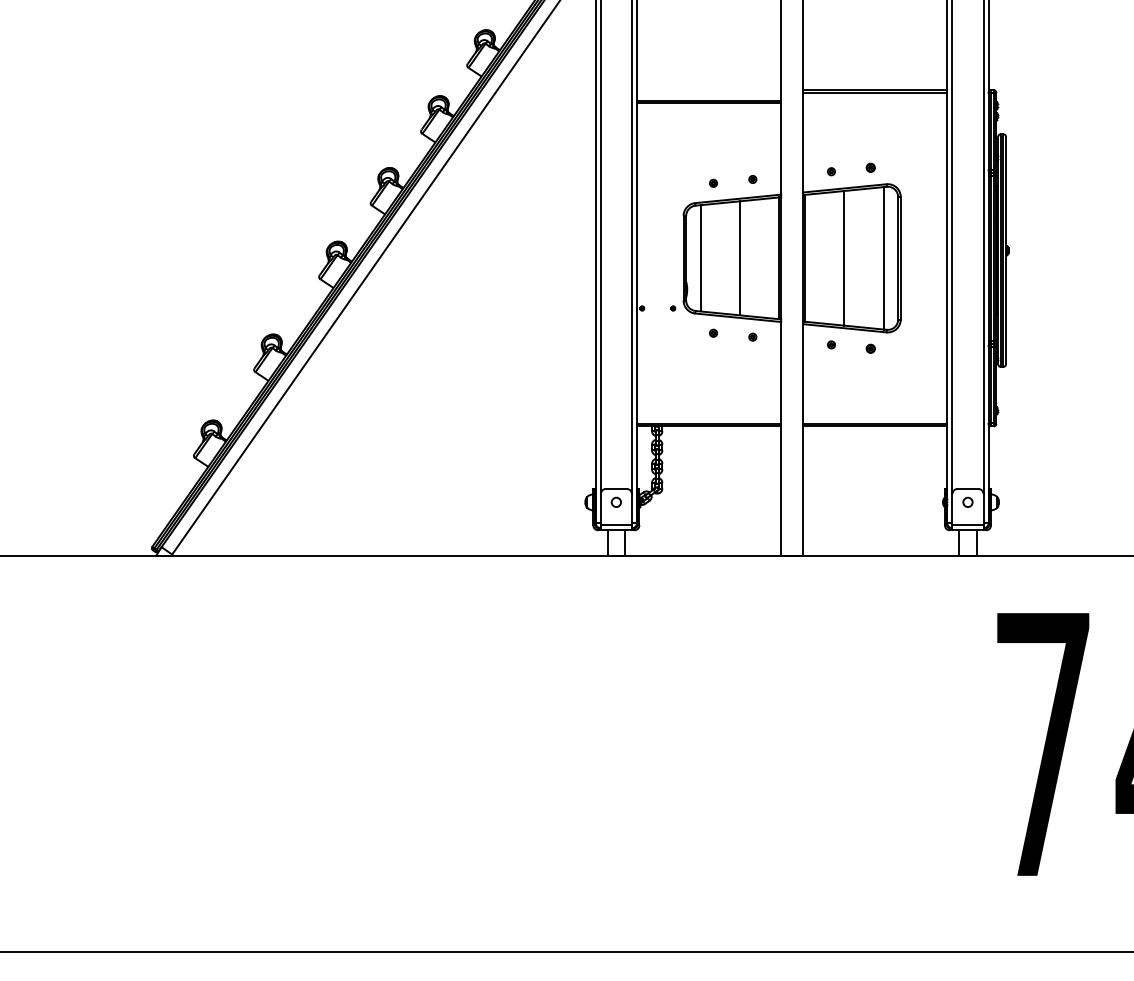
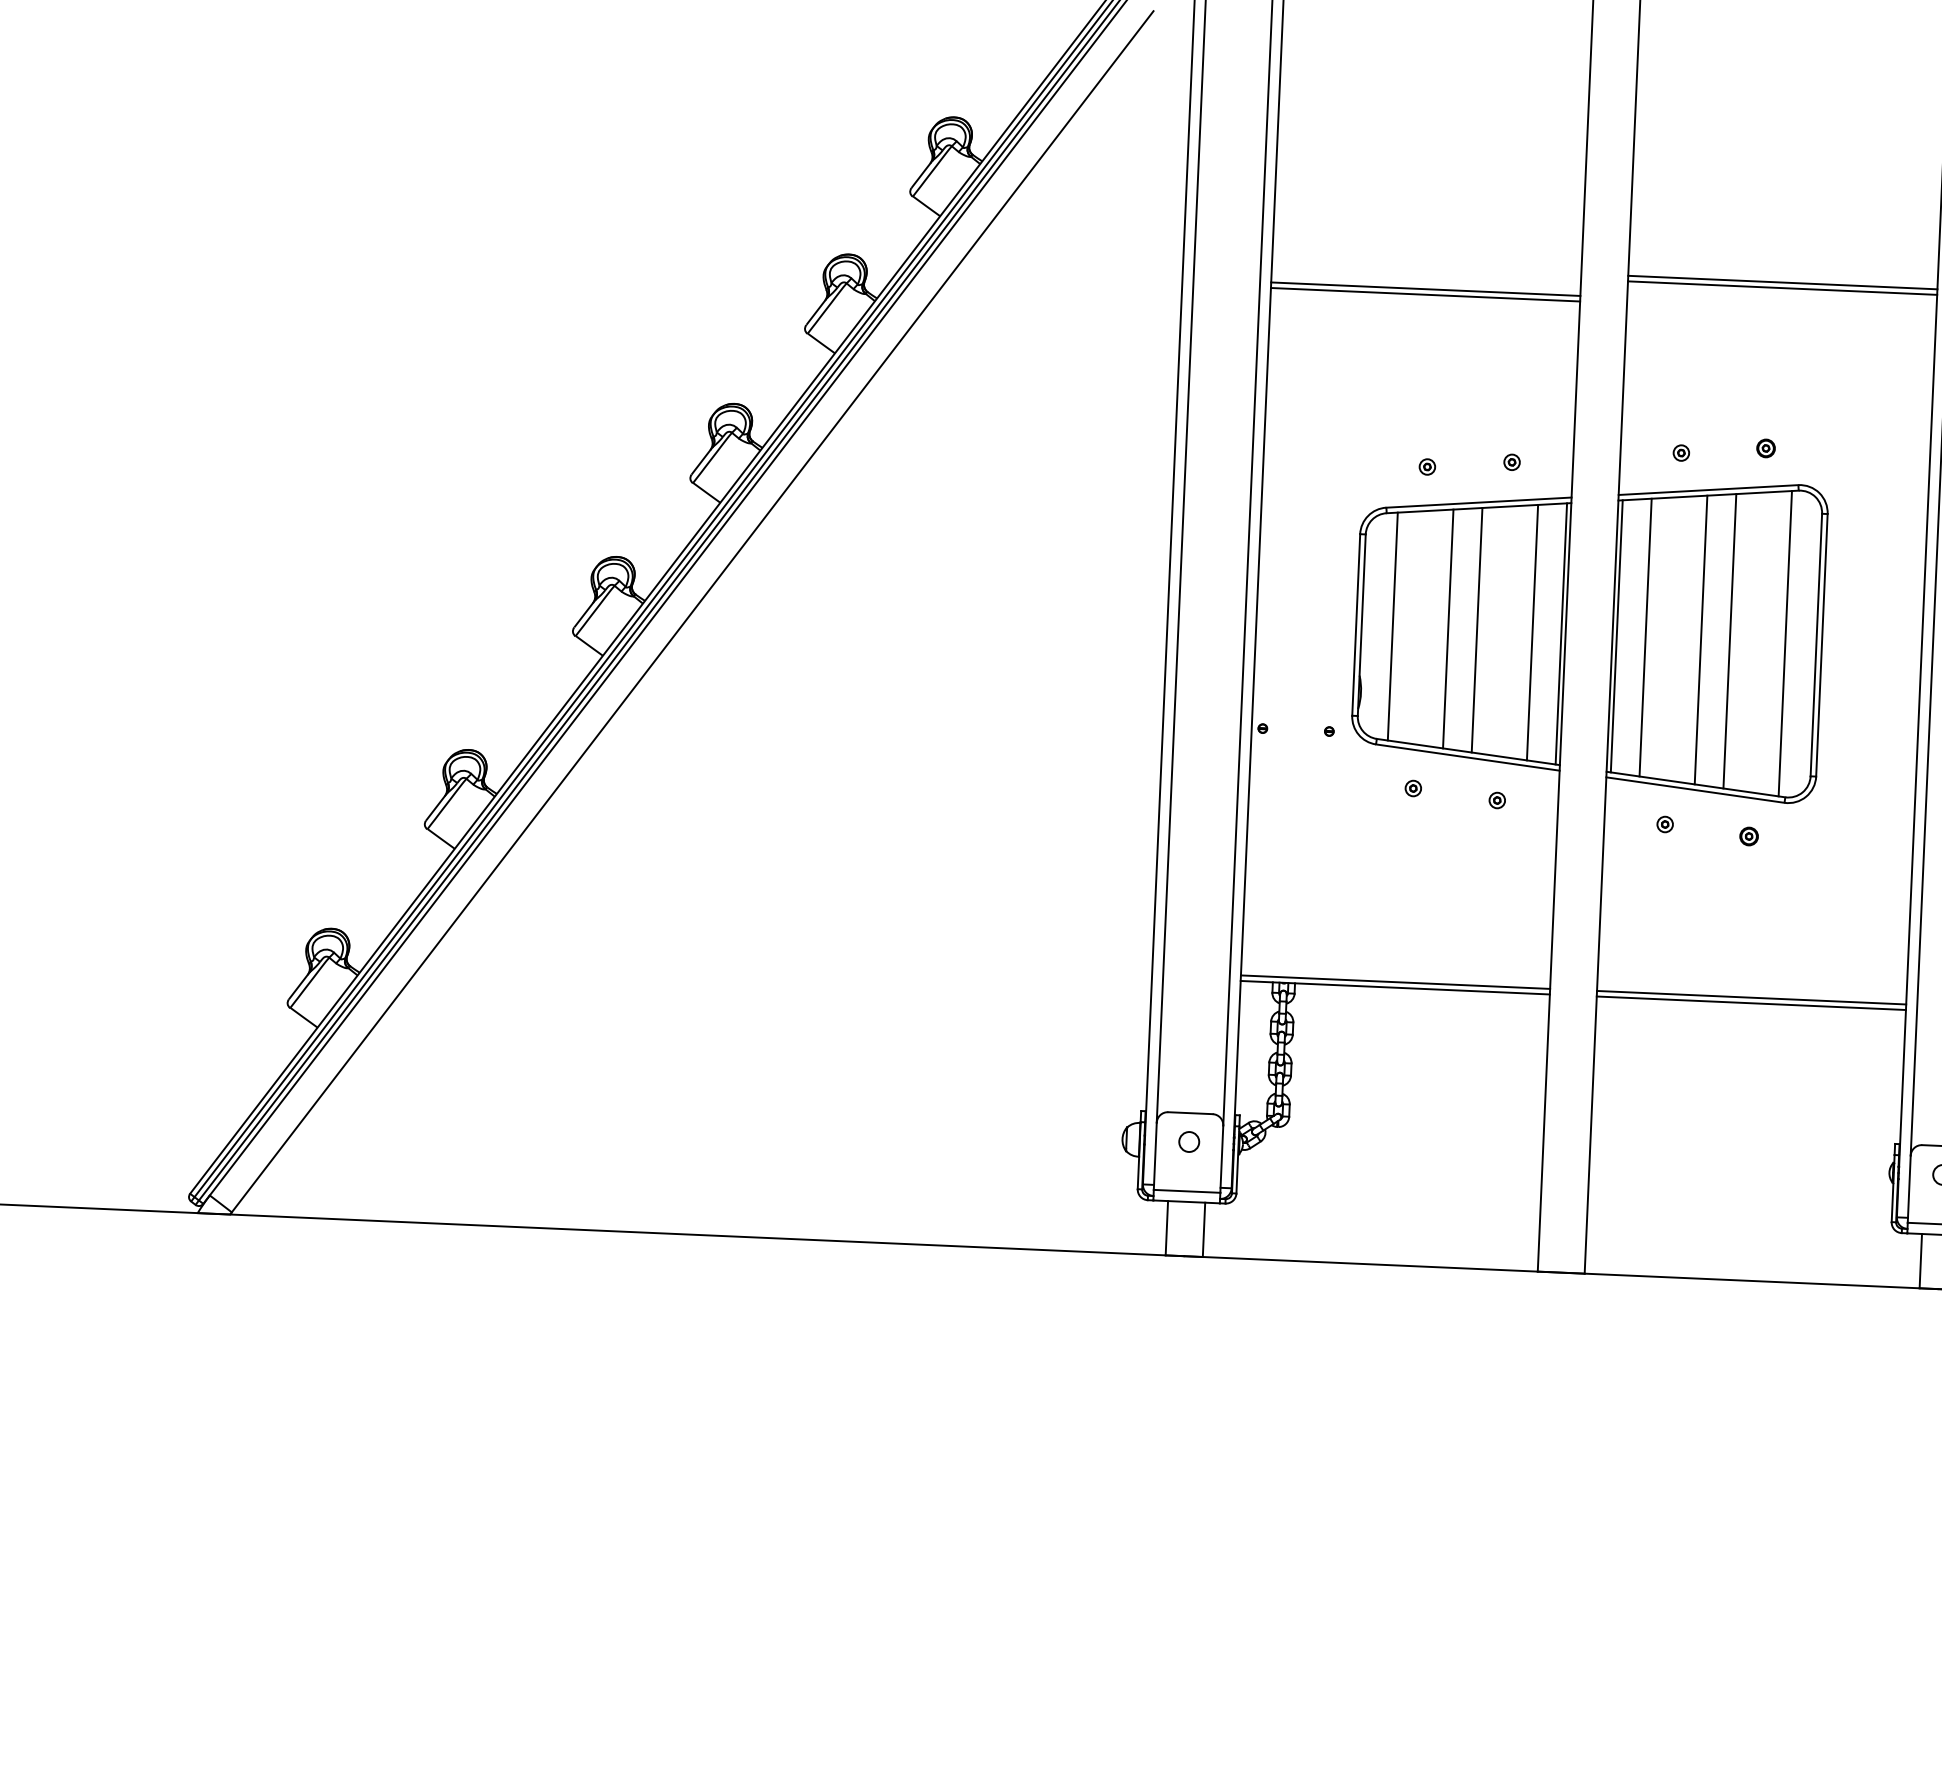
line: (765, 257) -> (1531, 630), added
line: (857, 257) -> (1729, 639), added
line: (726, 258) -> (1448, 629), added
line: (818, 258) -> (1645, 637), added

